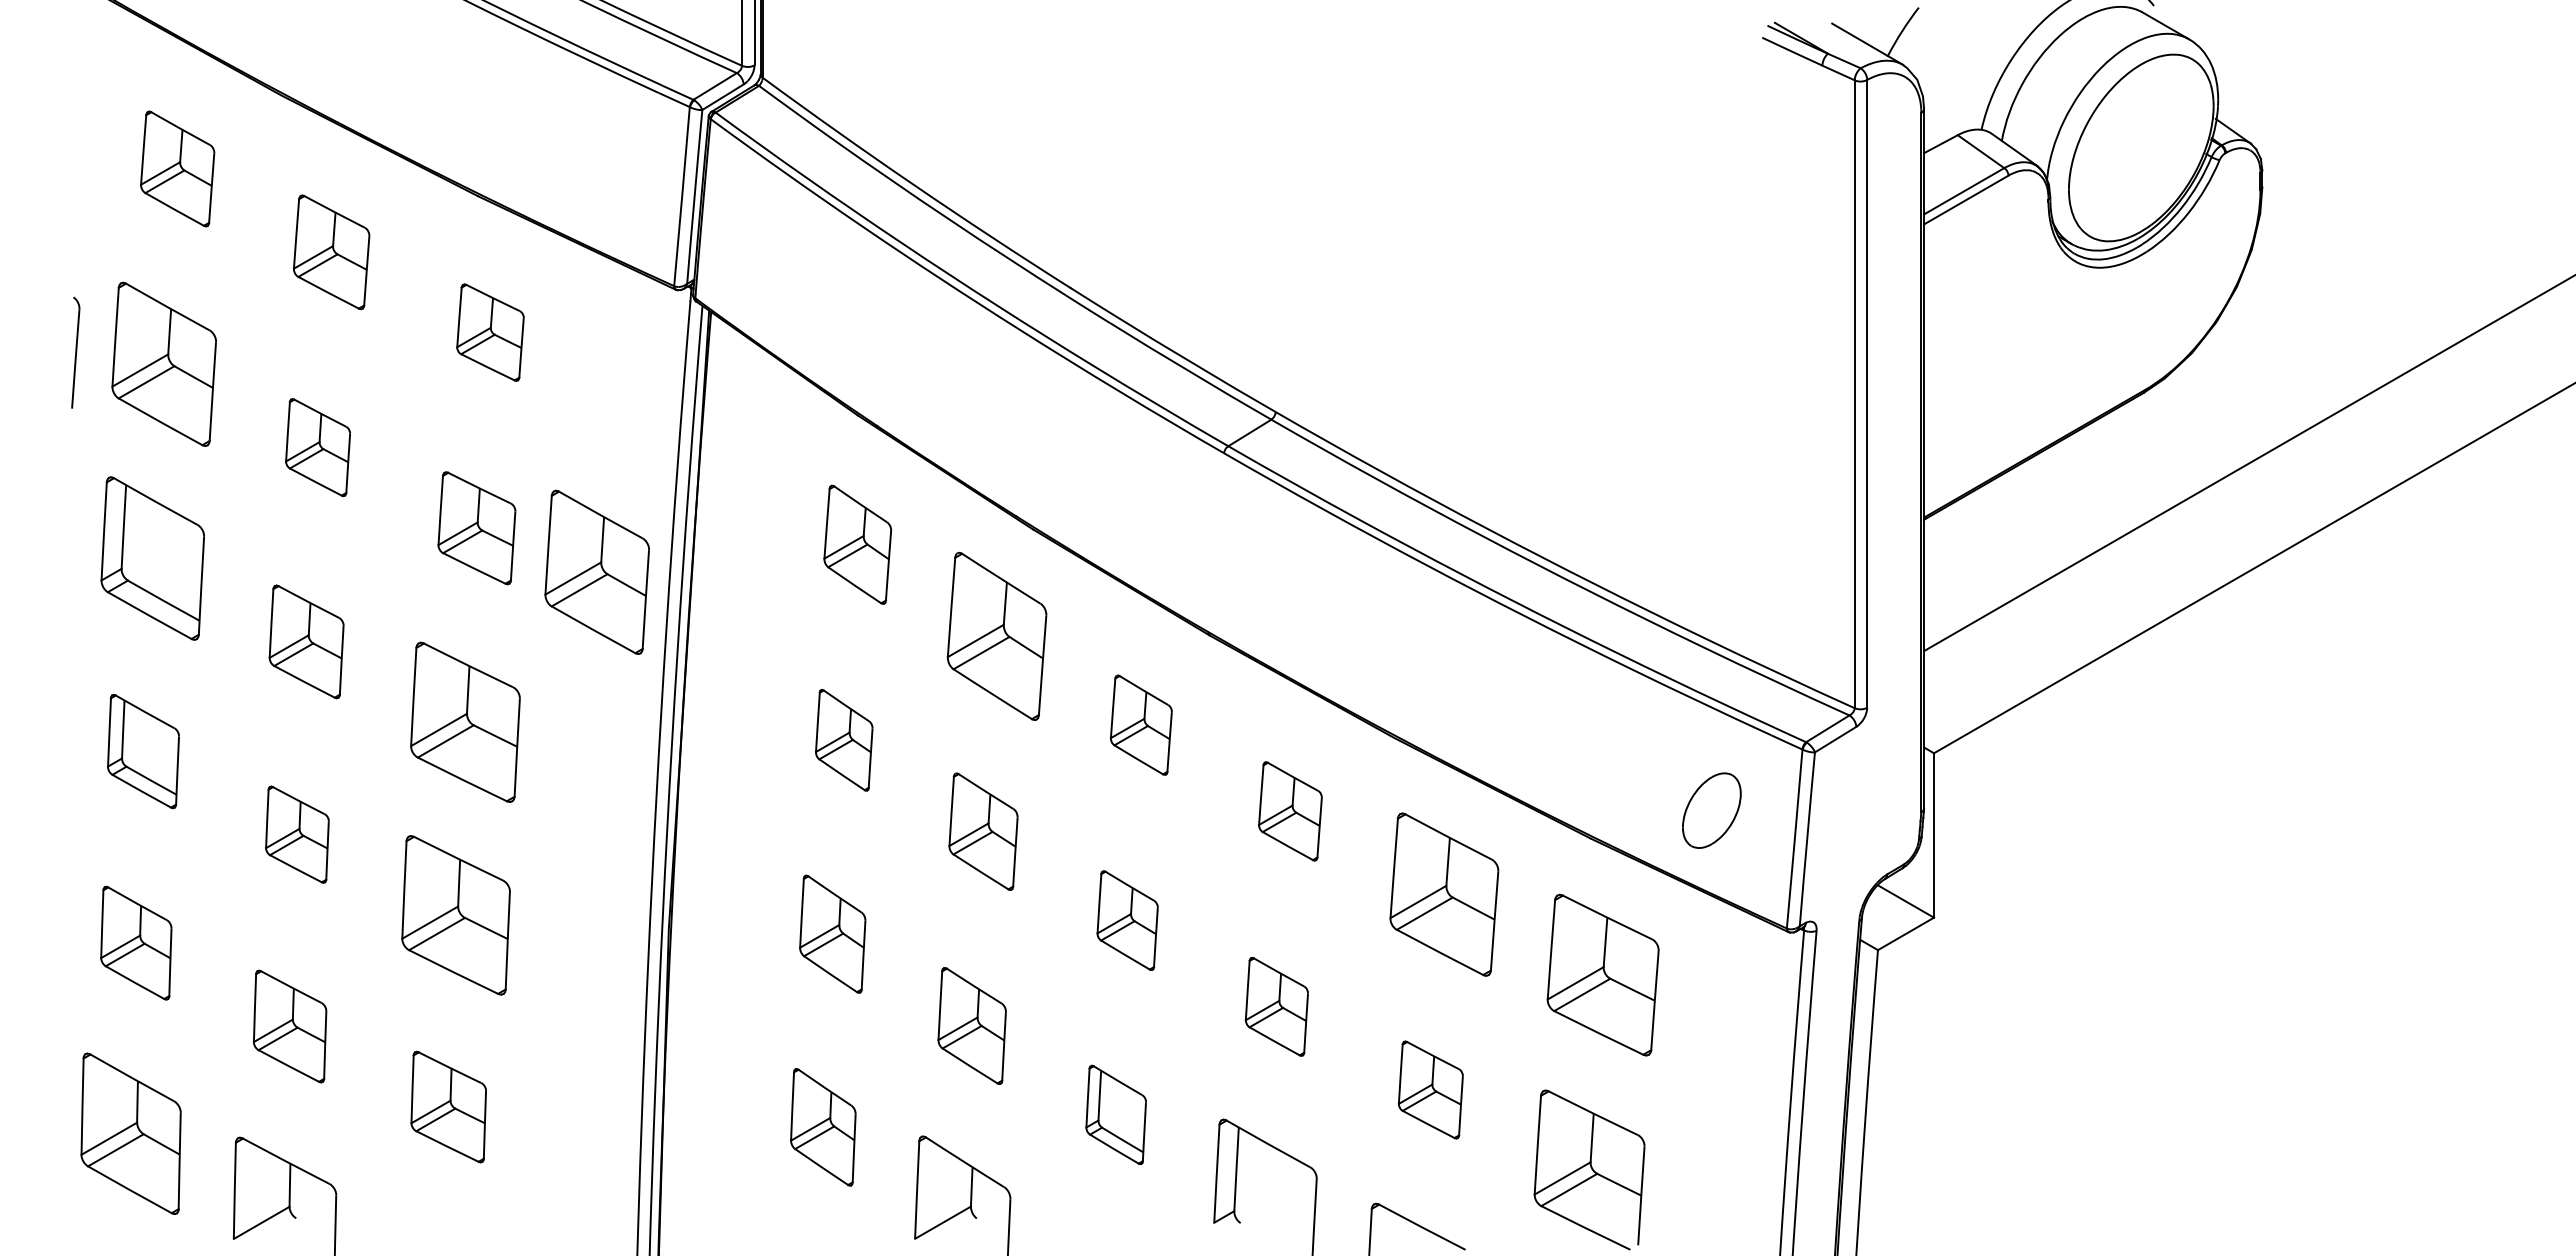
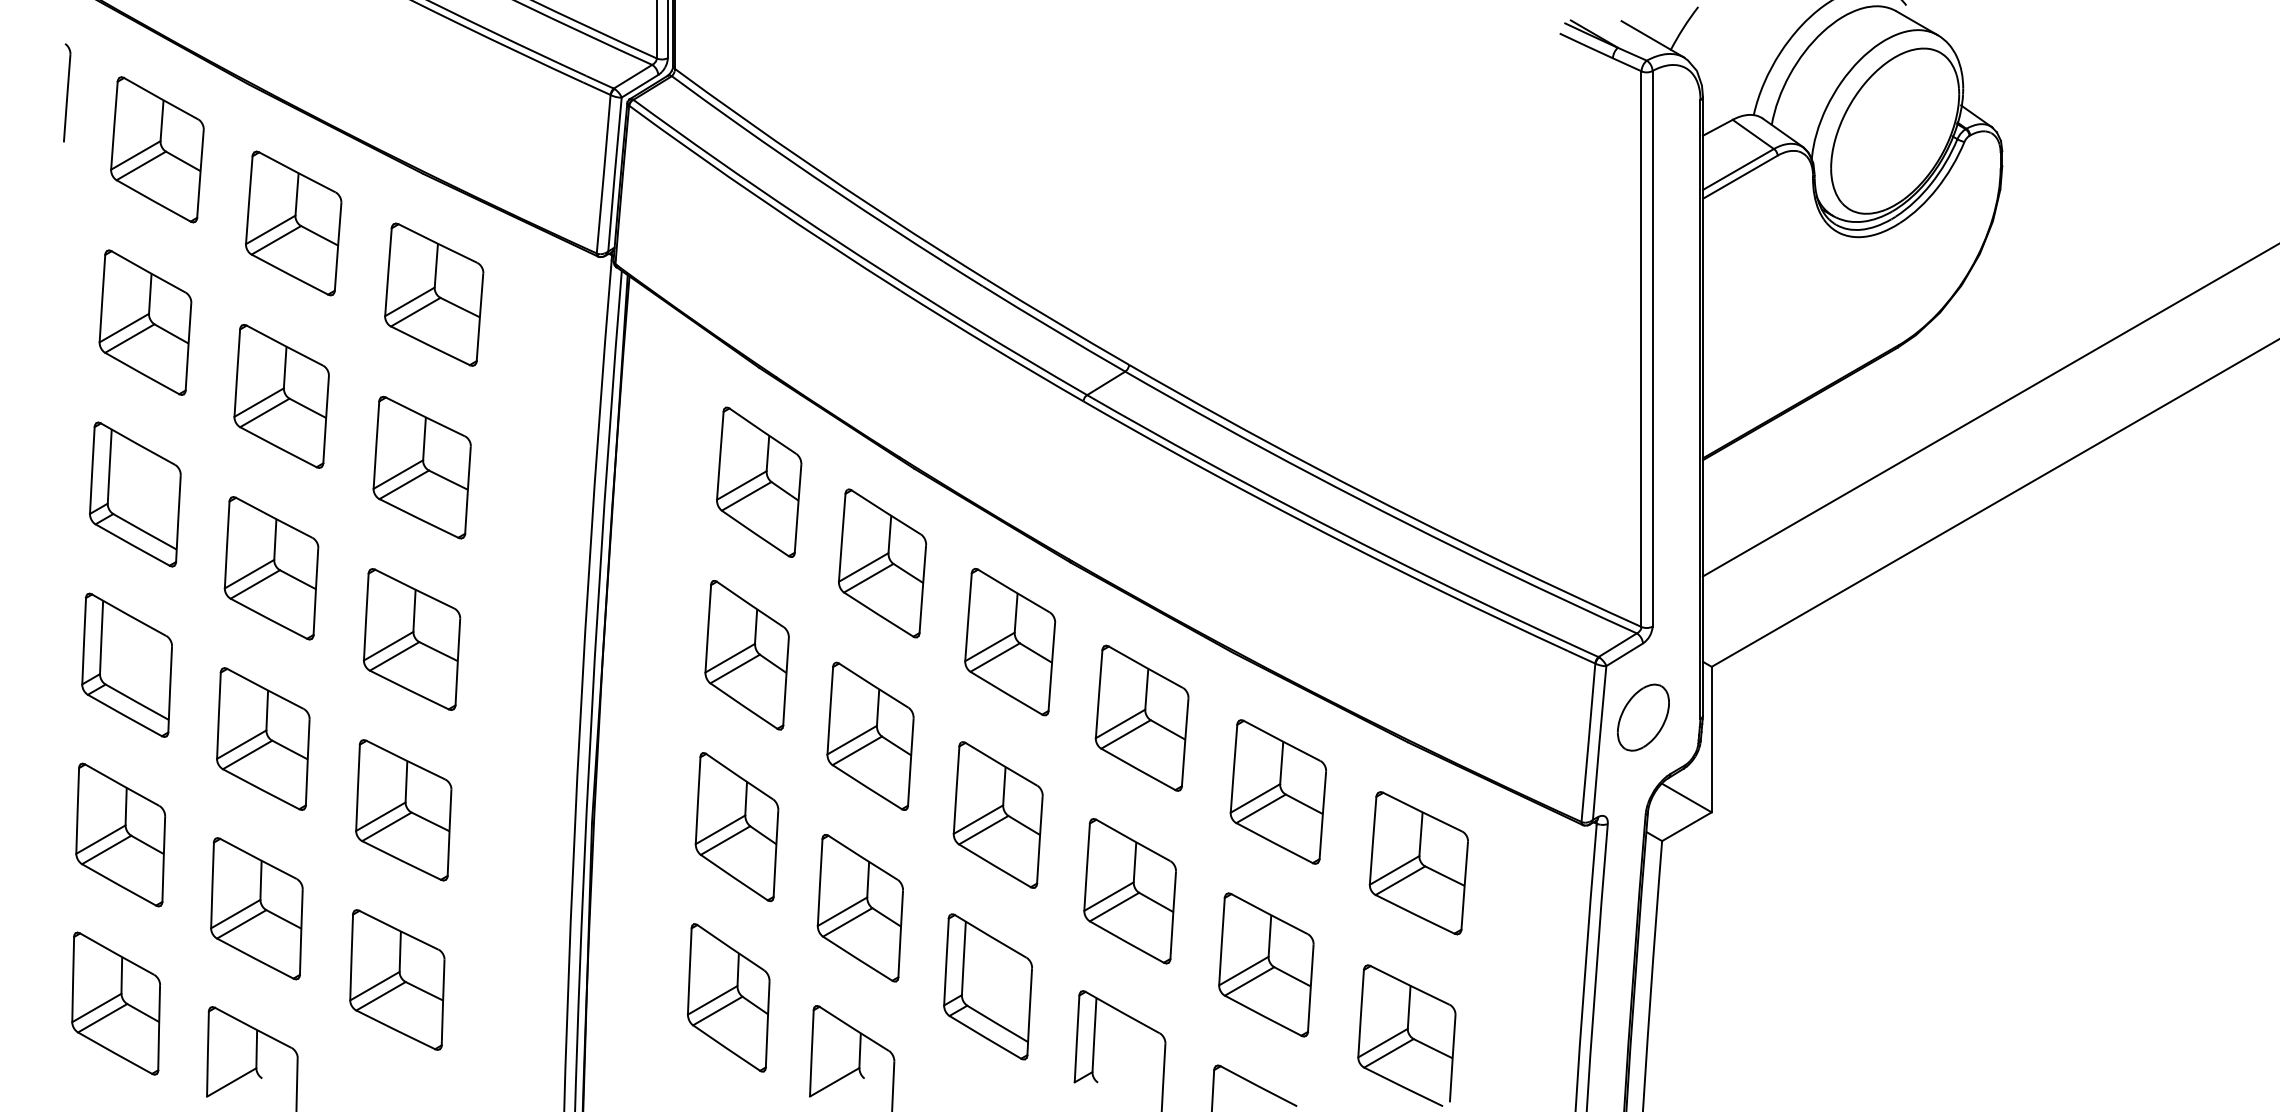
part: (177, 168) -> (157, 149), size x1.43
part: (331, 252) -> (293, 223), size x1.43
part: (490, 332) -> (434, 294), size x1.67
part: (75, 352) -> (66, 92), moved
part: (317, 447) -> (281, 396), size x1.67
part: (476, 528) -> (421, 467), size x1.43
part: (857, 544) -> (759, 482), size x1.43
part: (596, 571) -> (528, 505), removed
part: (306, 641) -> (271, 567), size x1.43
part: (1141, 724) -> (1010, 641), size x1.67
part: (844, 740) -> (747, 655), size x1.67
part: (143, 751) -> (127, 665), size x1.43
part: (1711, 810) -> (1643, 717), moved
part: (1290, 811) -> (1142, 718), size x1.67
part: (983, 831) -> (870, 736), size x1.43
part: (297, 834) -> (263, 738), size x1.67
part: (1127, 920) -> (997, 814), size x1.67
part: (832, 933) -> (736, 826), size x1.43
part: (136, 942) -> (120, 834), size x1.43
part: (1276, 1006) -> (1129, 890), size x1.67
part: (972, 1025) -> (860, 907), size x1.43
part: (289, 1026) -> (256, 908), size x1.43
part: (1430, 1089) -> (1266, 964), size x1.67
part: (448, 1106) -> (397, 979), size x1.43
part: (1115, 1114) -> (987, 986), size x1.67
part: (823, 1127) -> (728, 998), size x1.43

